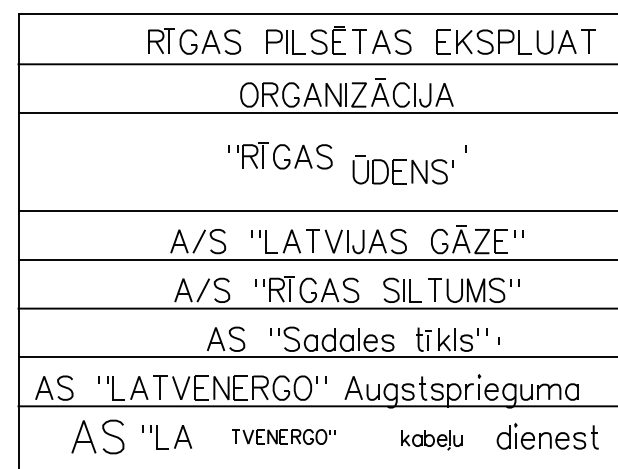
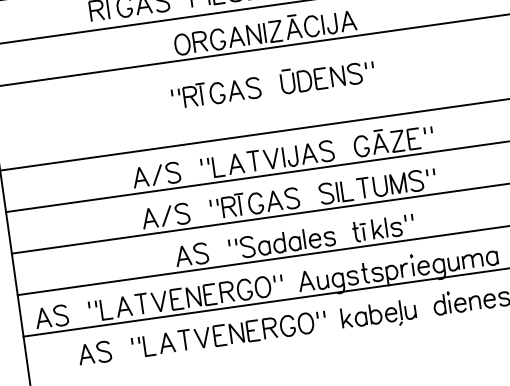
part: (402, 169) -> (323, 76), moved
line: (498, 340) -> (423, 223), removed
part: (98, 436) -> (95, 352), size x0.71
part: (283, 436) -> (252, 330), size x1.67
part: (431, 439) -> (378, 315), size x1.43

